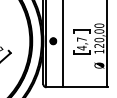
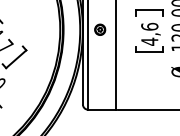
text: (81, 39) -> (149, 26), 4,7 -> 4,6

